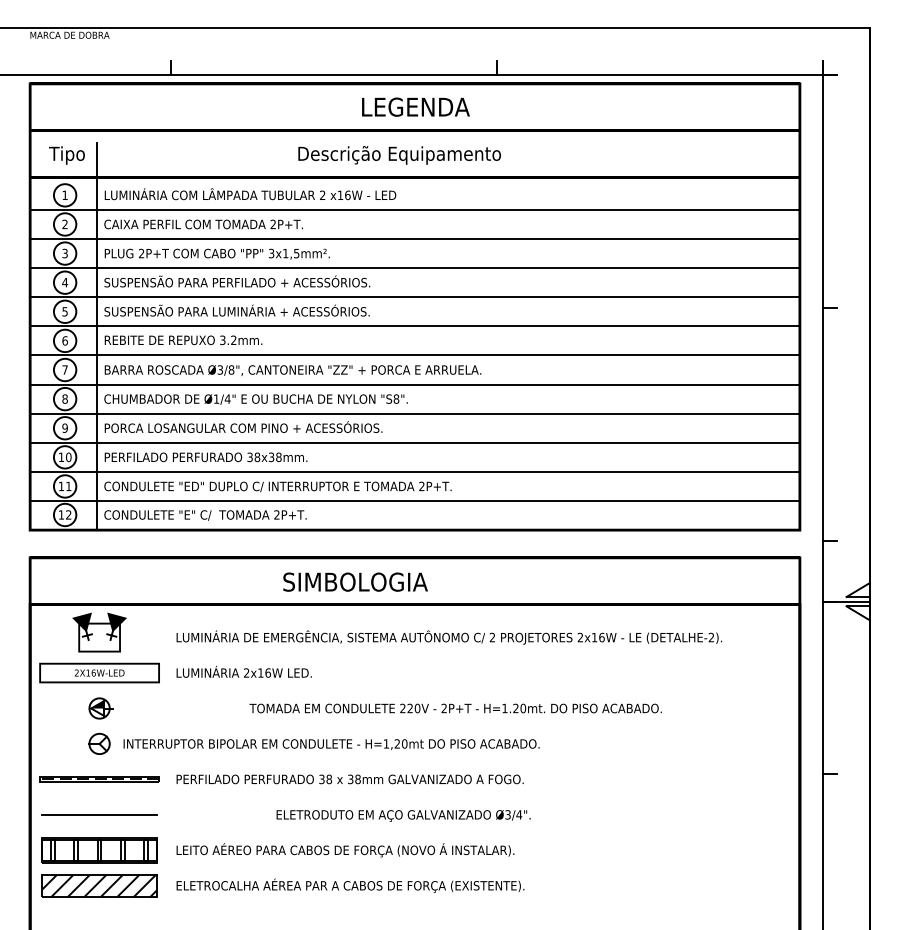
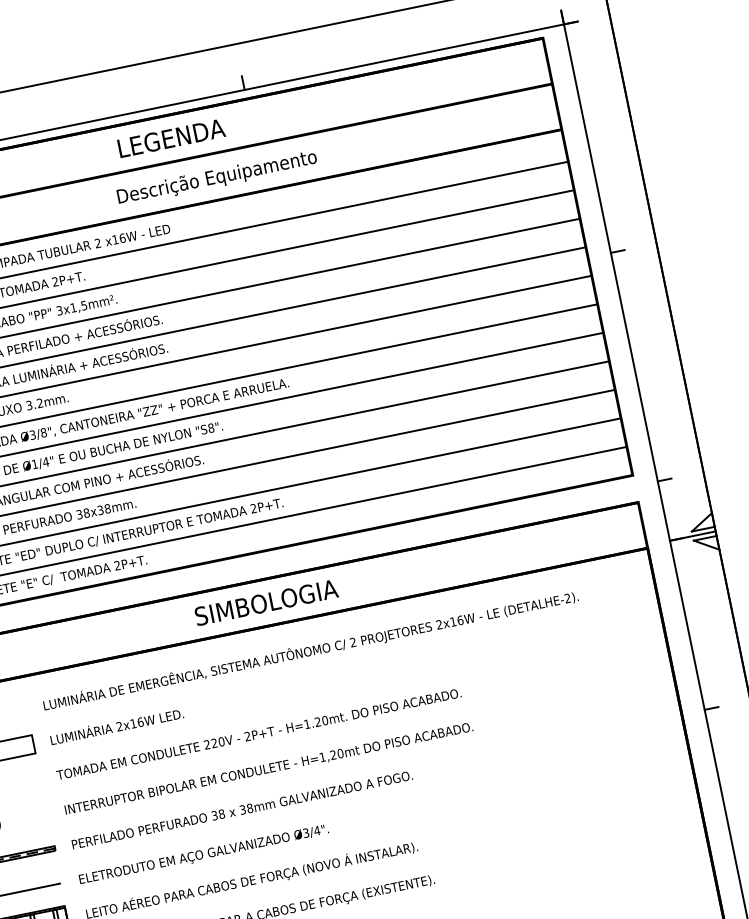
text: (399, 155) -> (217, 178), moved
text: (355, 581) -> (266, 602), moved
text: (455, 708) -> (258, 734), moved
text: (331, 744) -> (268, 768), moved
text: (403, 815) -> (203, 854), moved

